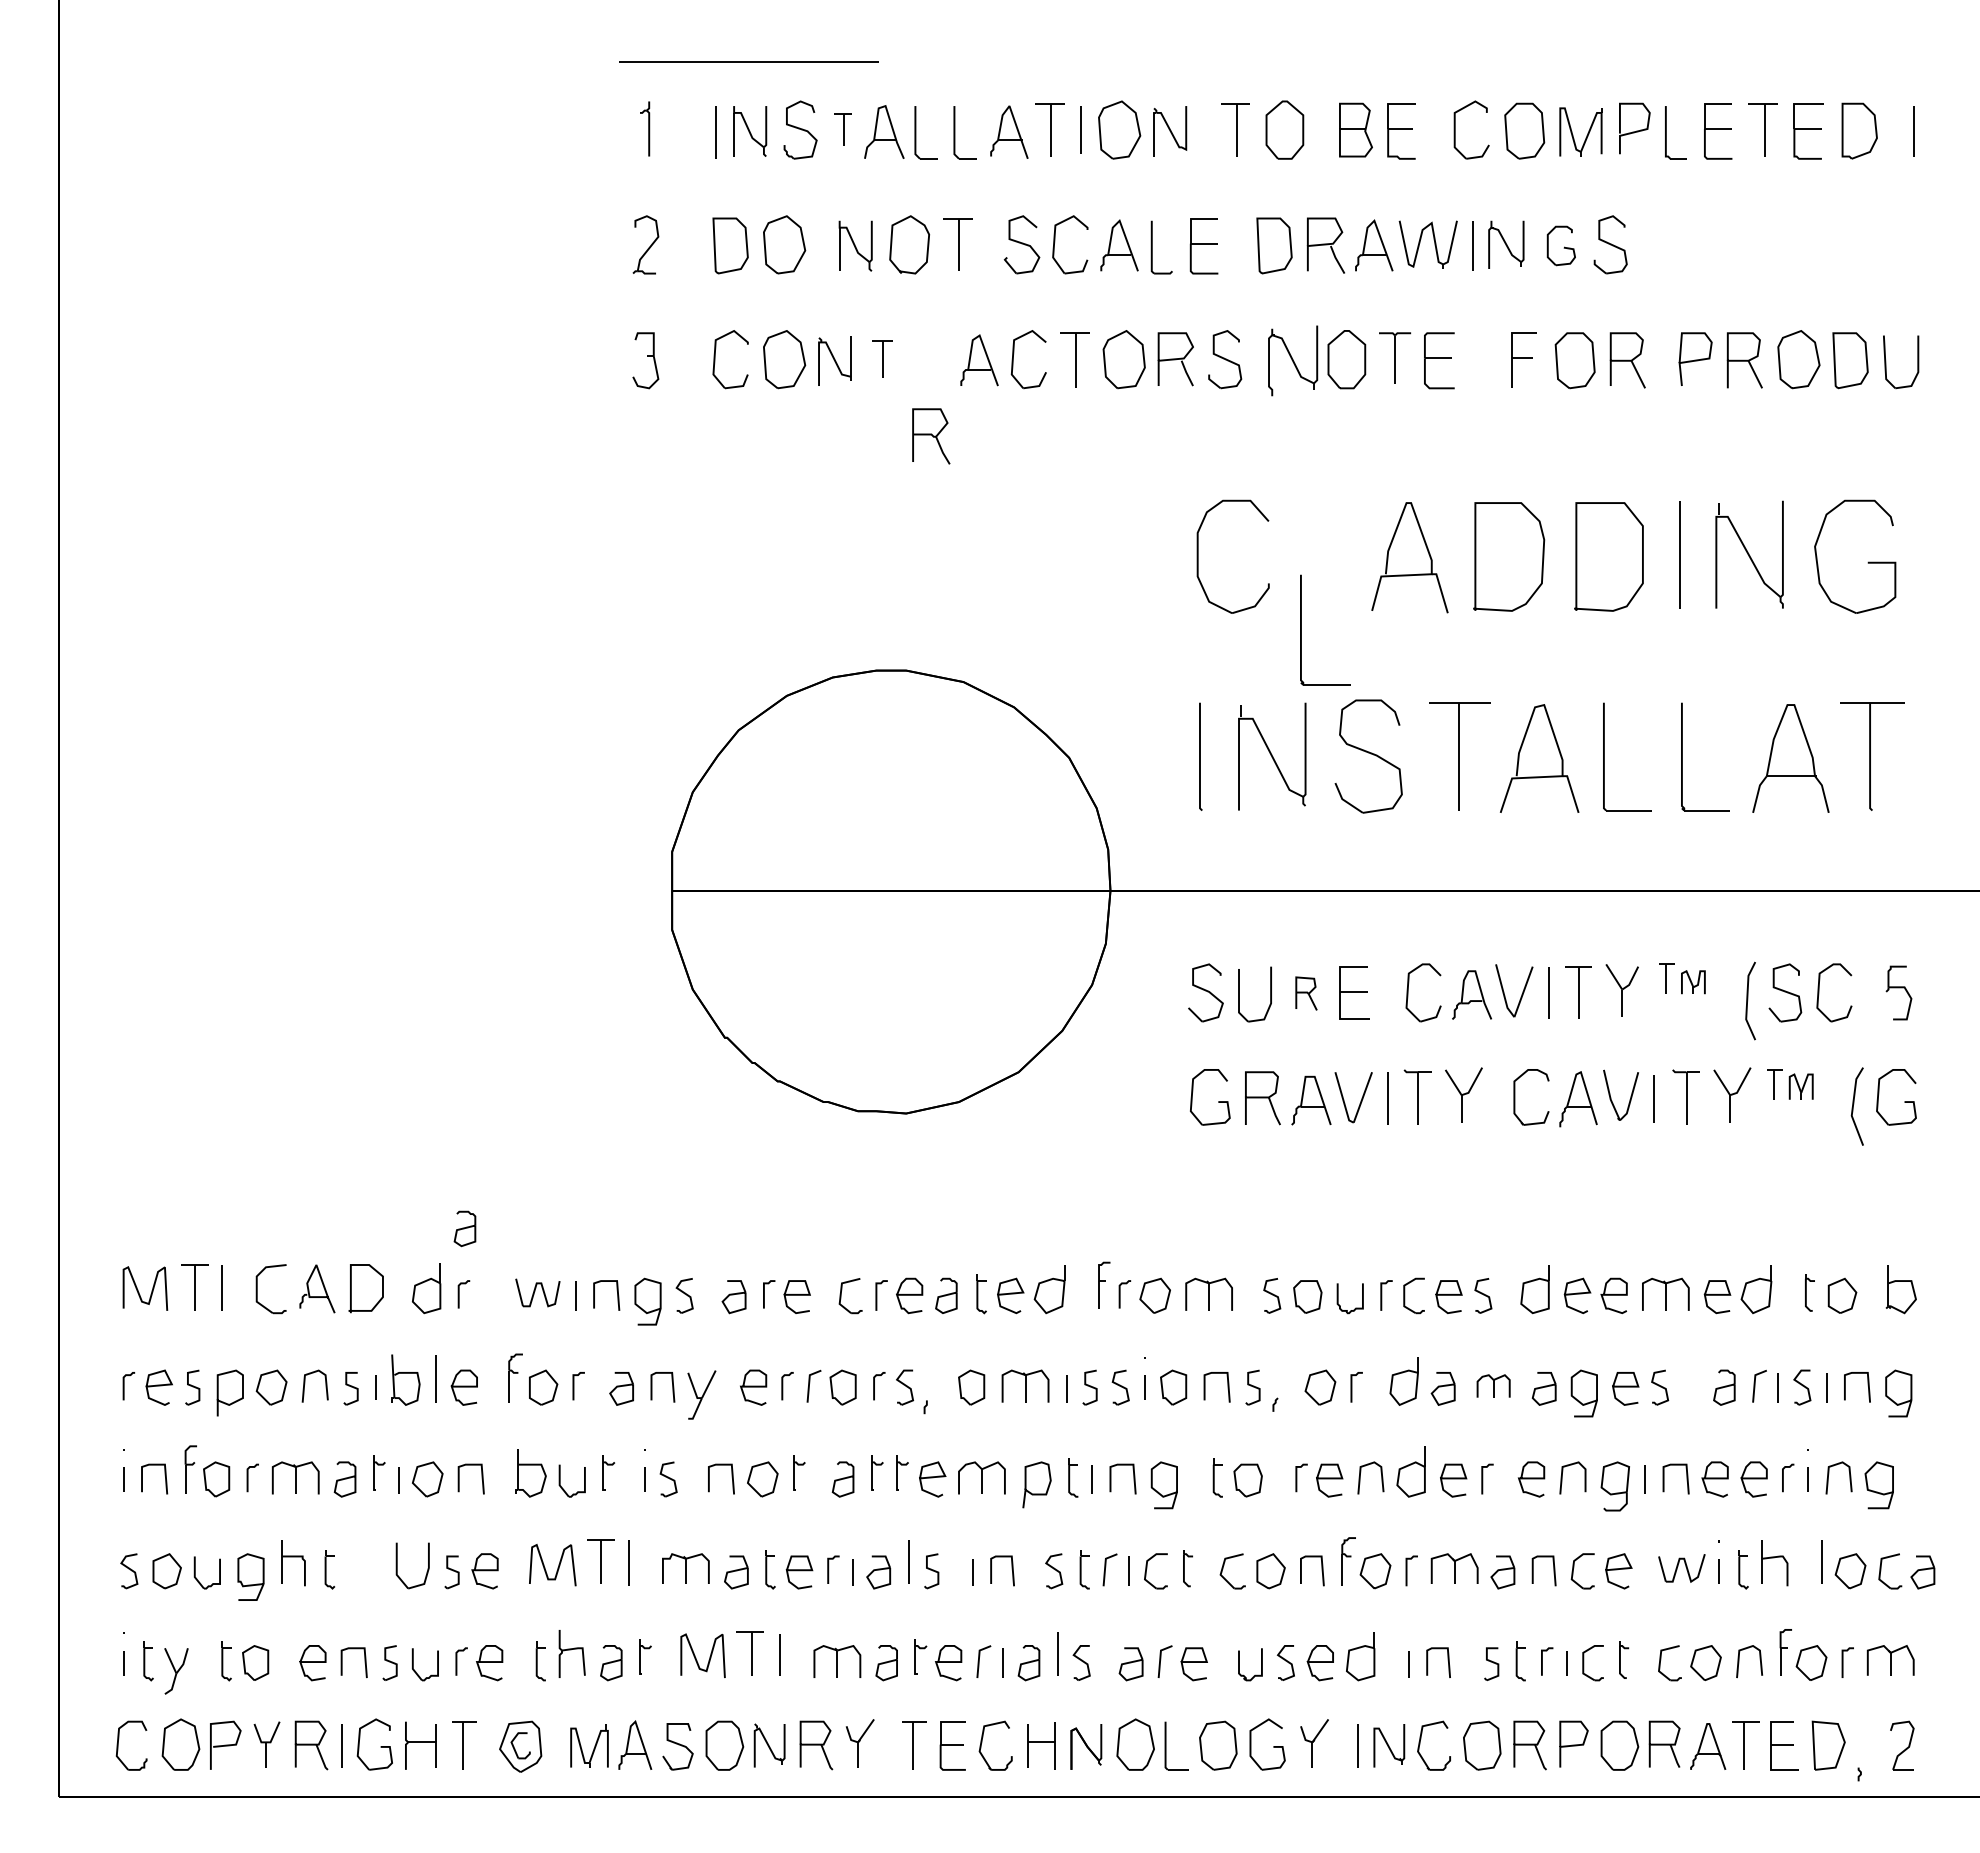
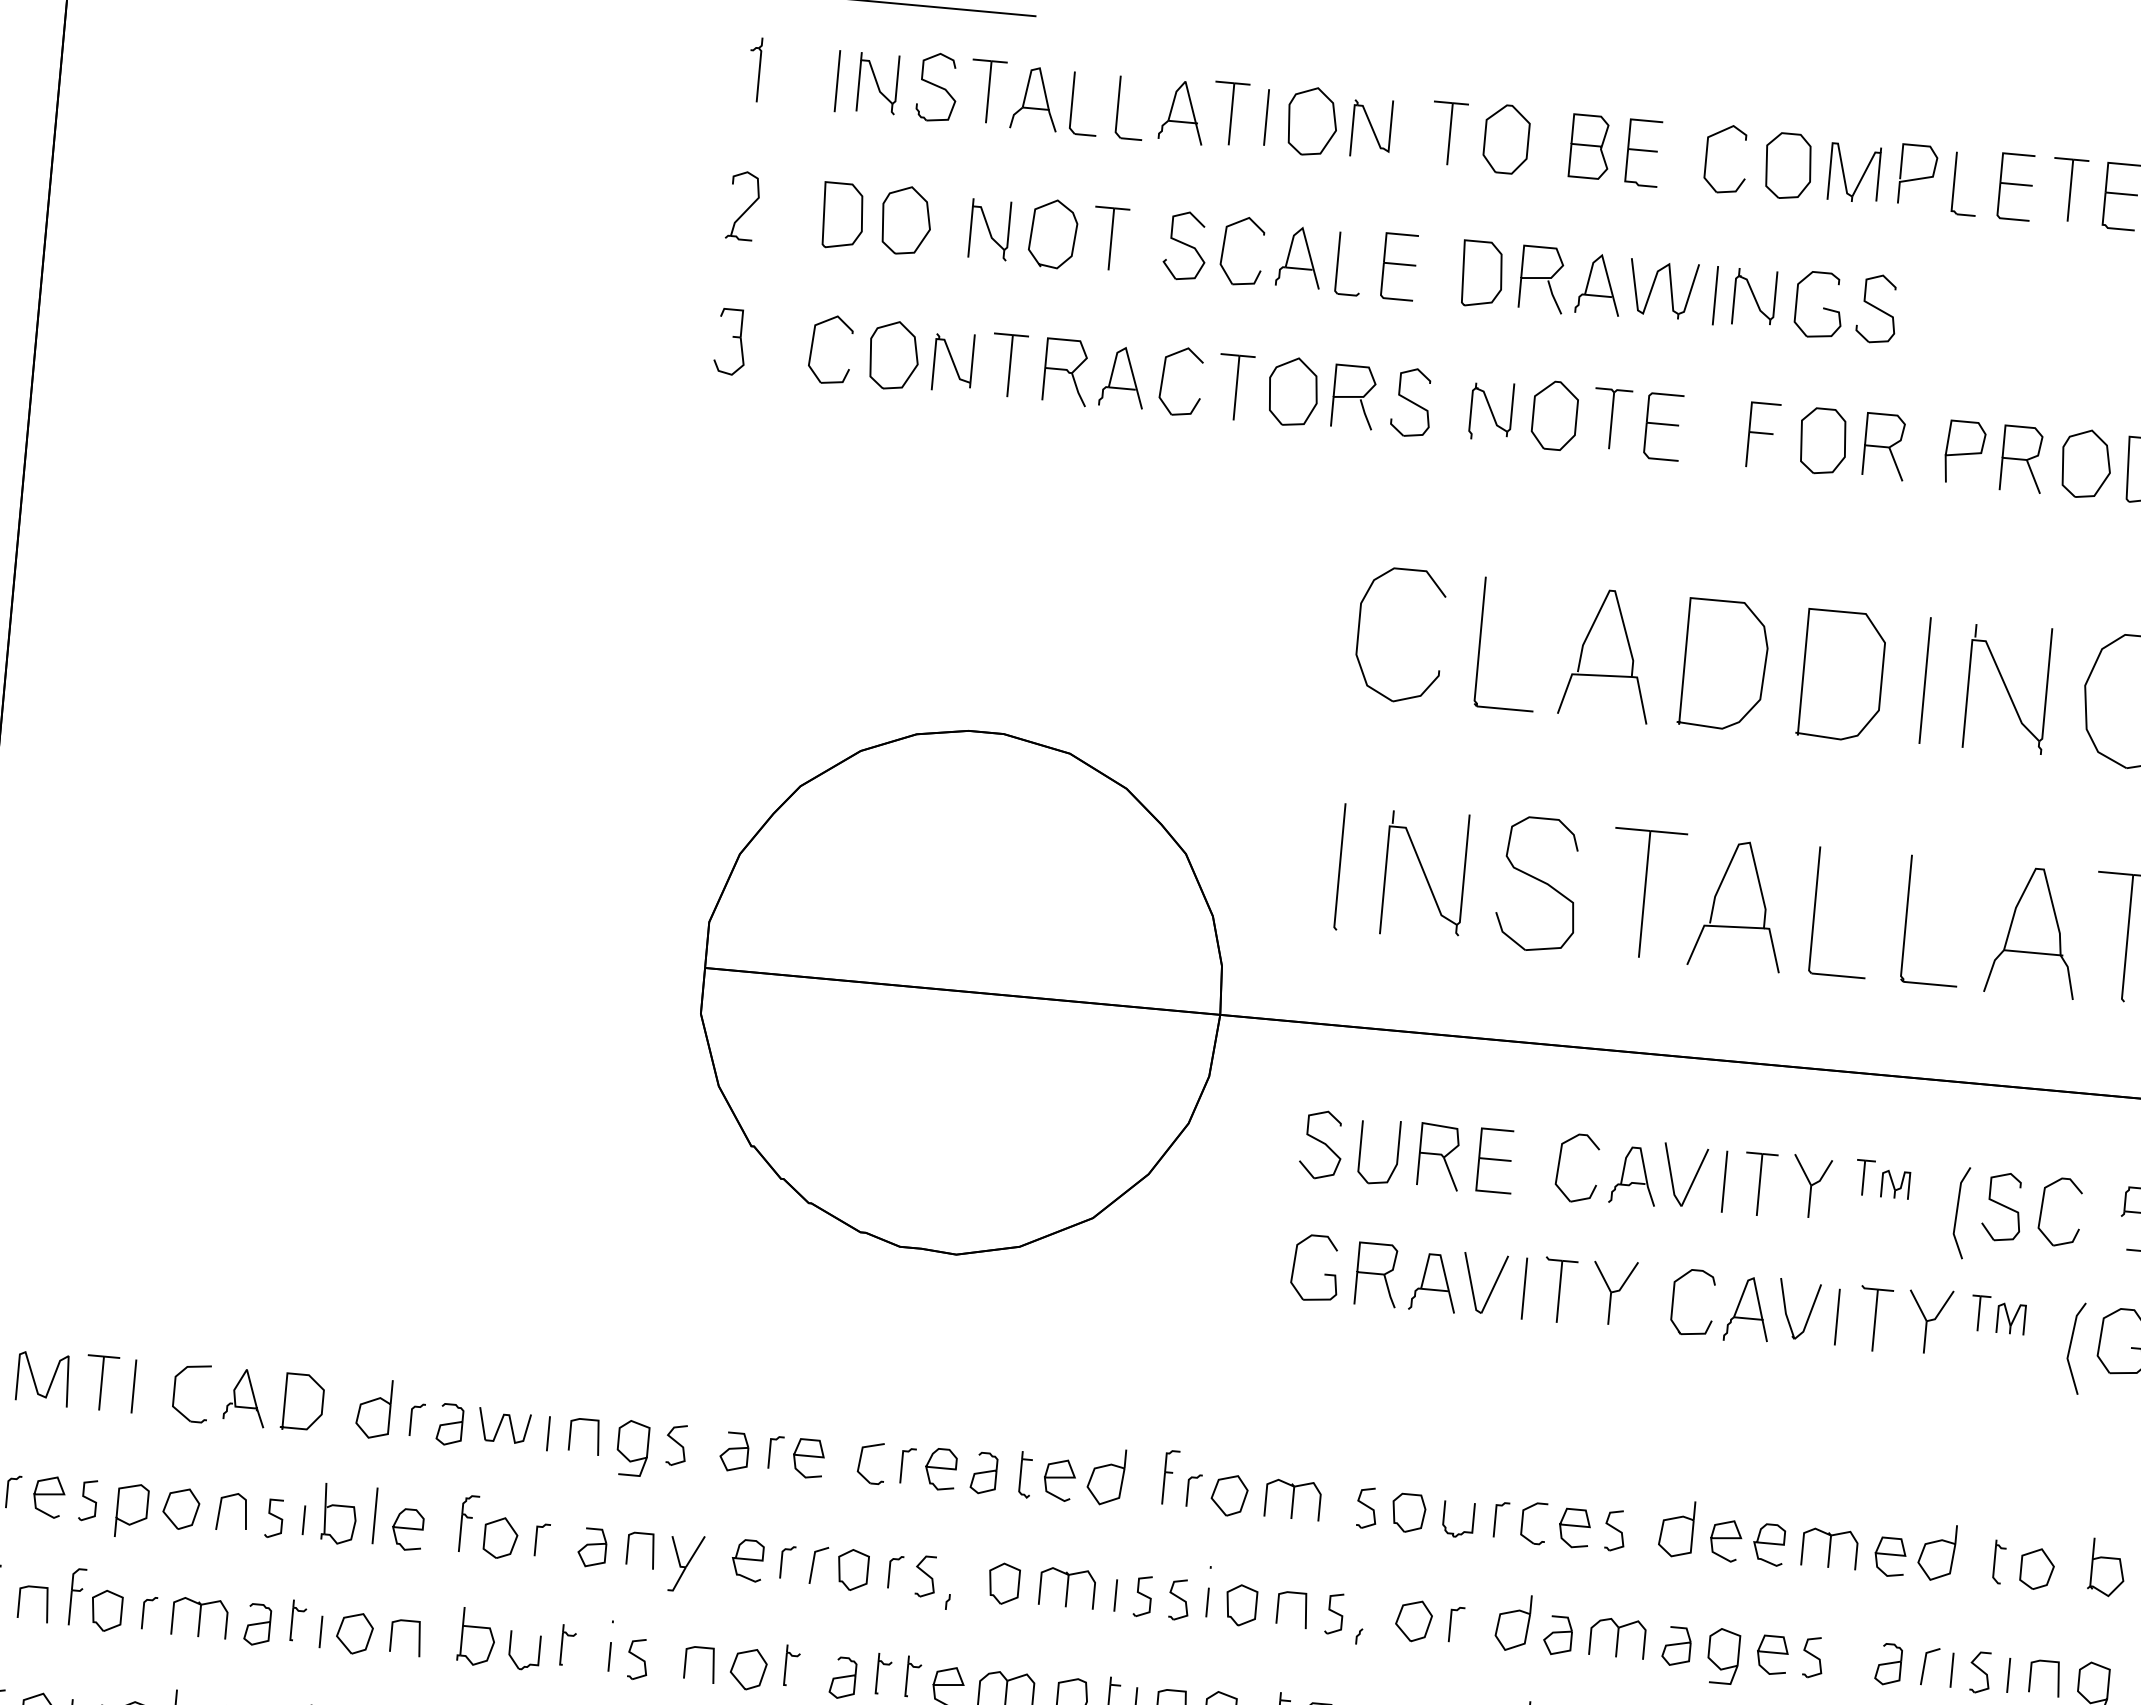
part: (842, 129) -> (986, 91), size x1.67
part: (1561, 245) -> (1819, 304), size x1.43
part: (881, 358) -> (1008, 364), size x1.43
part: (1292, 360) -> (1490, 410), size x0.71
part: (931, 436) -> (1066, 372), moved
part: (1301, 629) -> (1480, 641), moved
part: (1306, 993) -> (1439, 1156), size x1.67
part: (464, 1228) -> (449, 1424), moved
part: (1493, 1385) -> (1617, 1637), size x1.43

